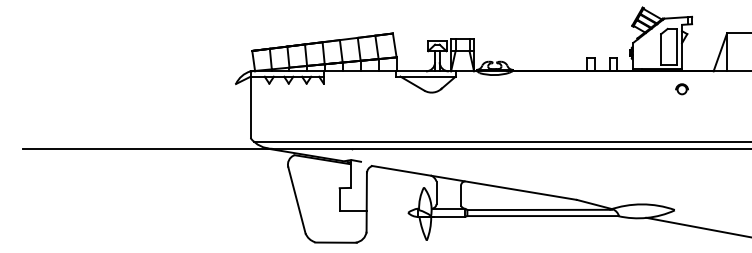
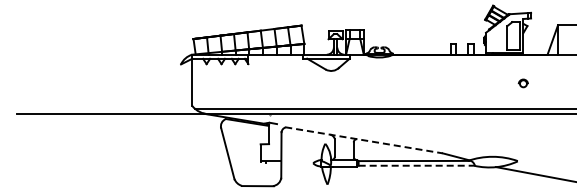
part: (680, 89) -> (522, 83), moved
line: (473, 183) -> (363, 140), solid -> dashed
line: (544, 215) -> (417, 165), solid -> dashed

